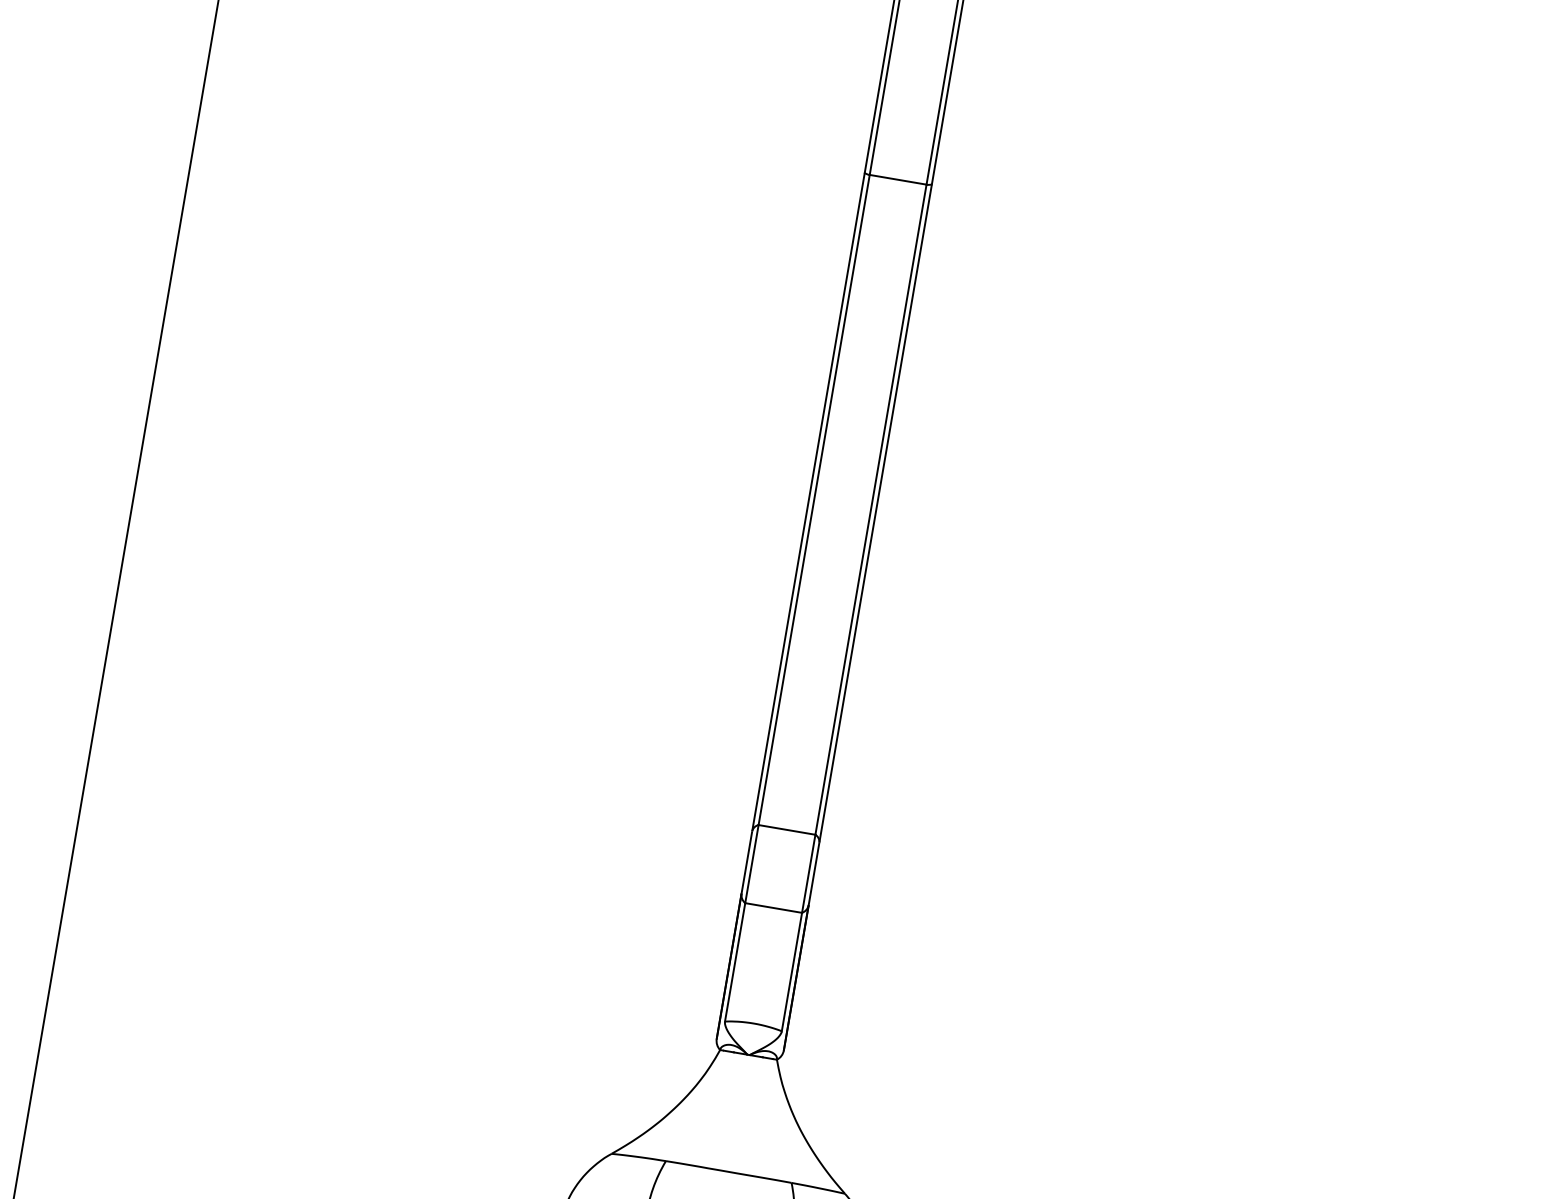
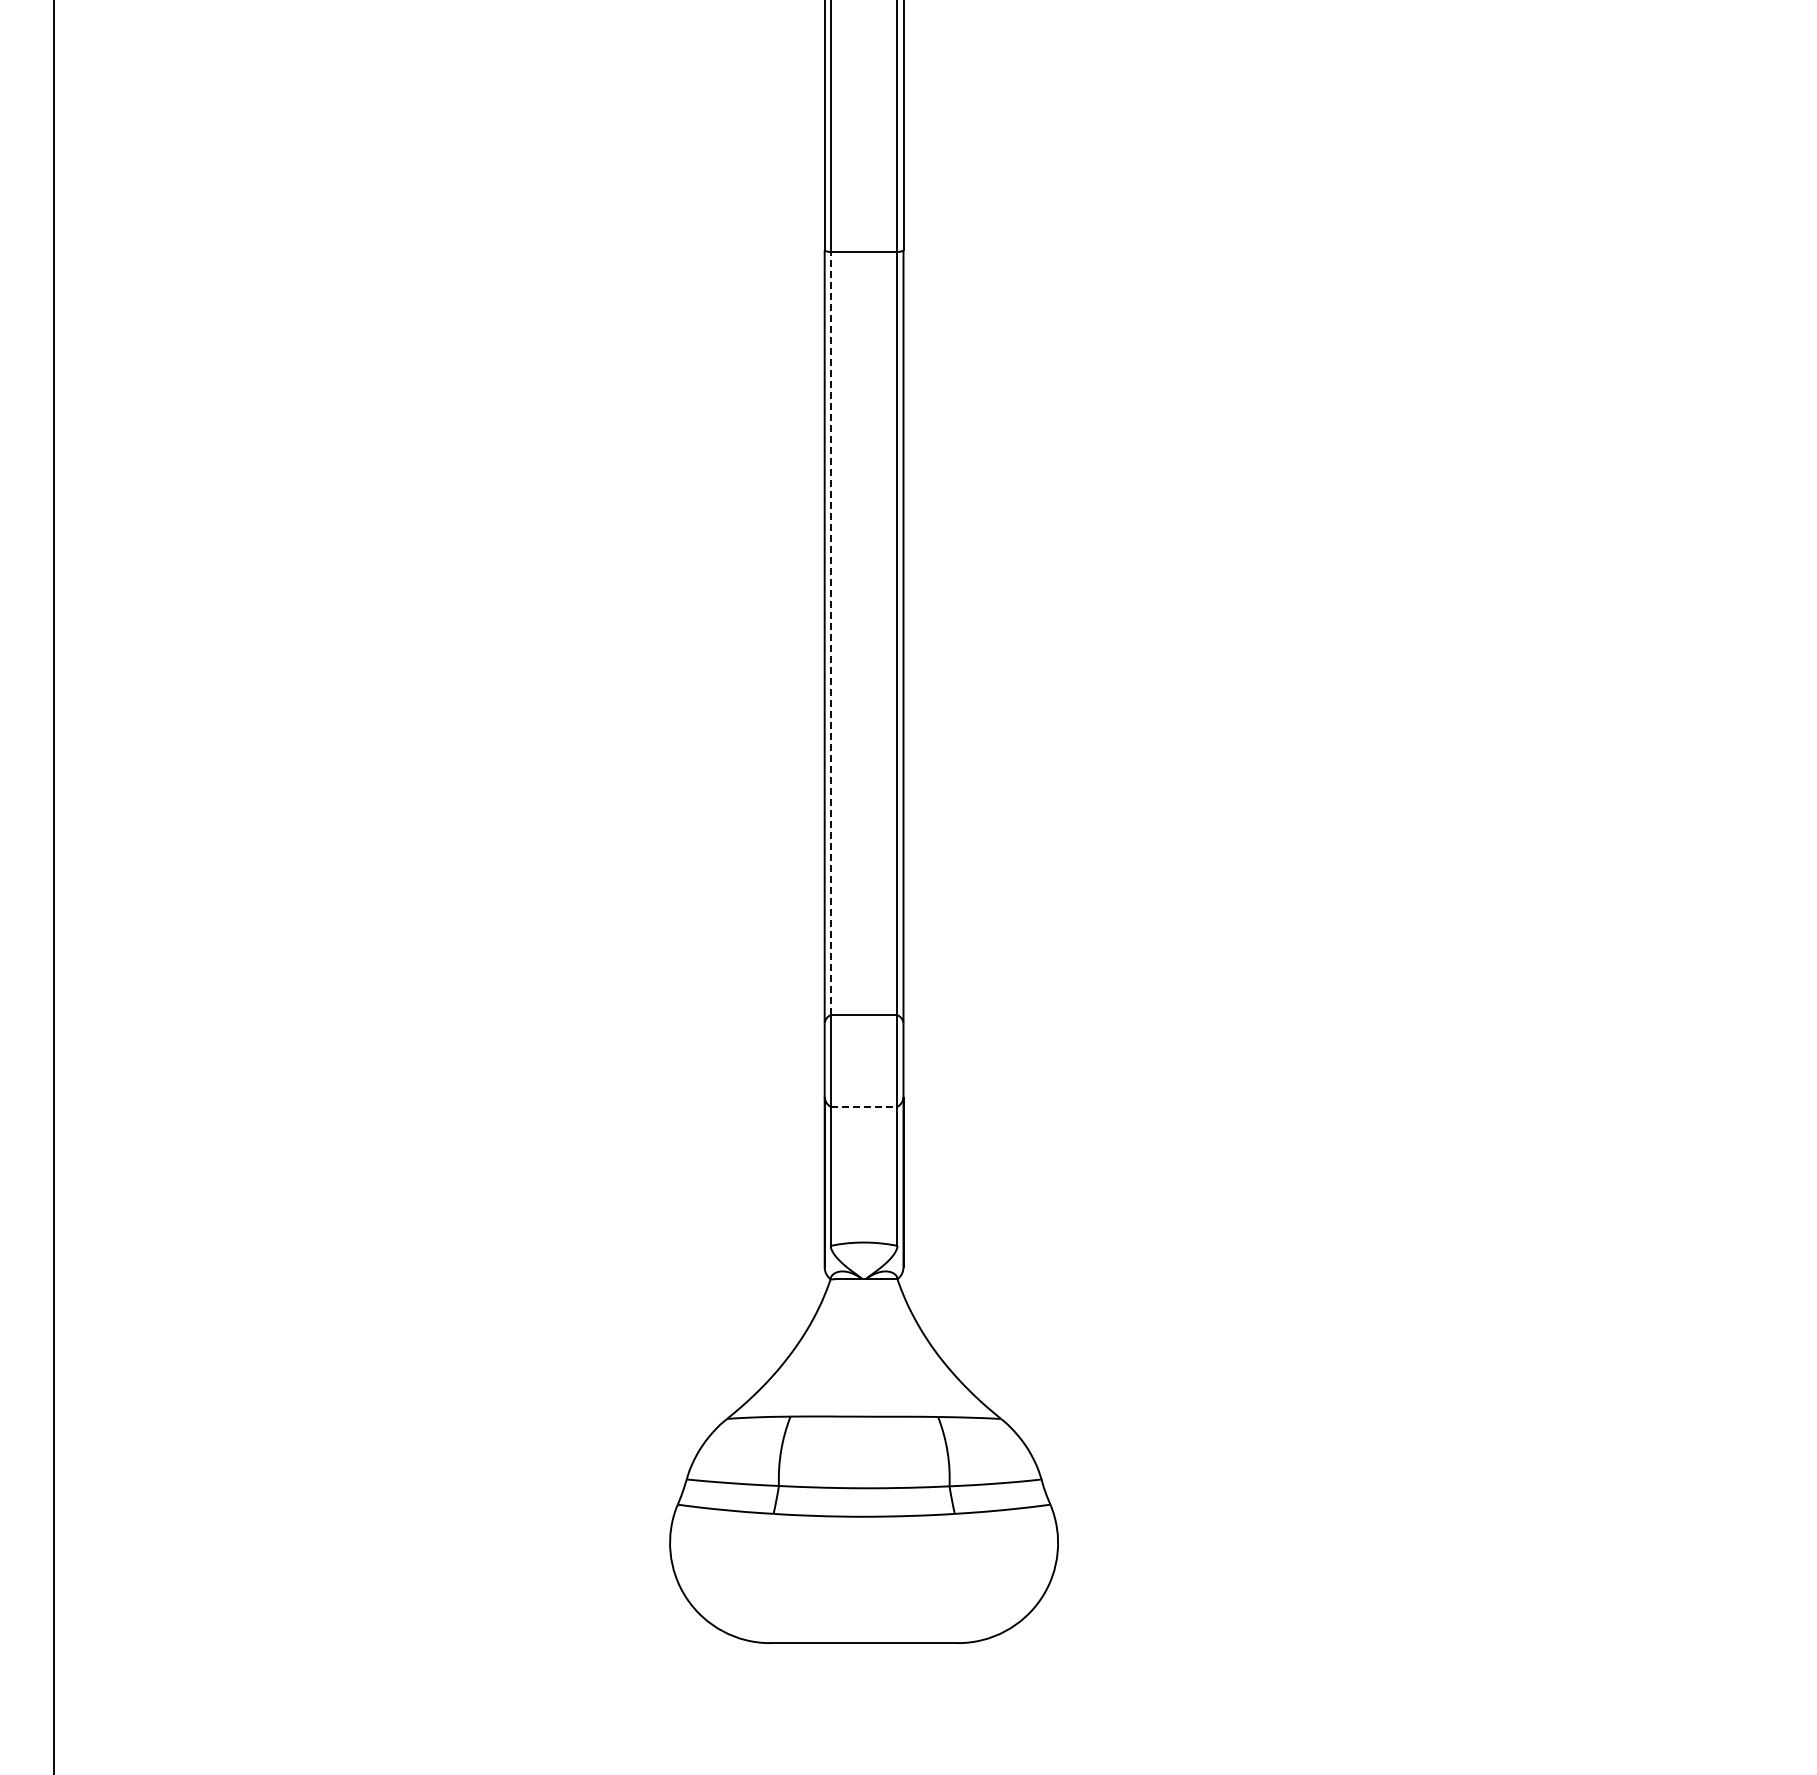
line: (813, 499) -> (830, 633), solid -> dashed
line: (774, 907) -> (864, 1106), solid -> dashed

